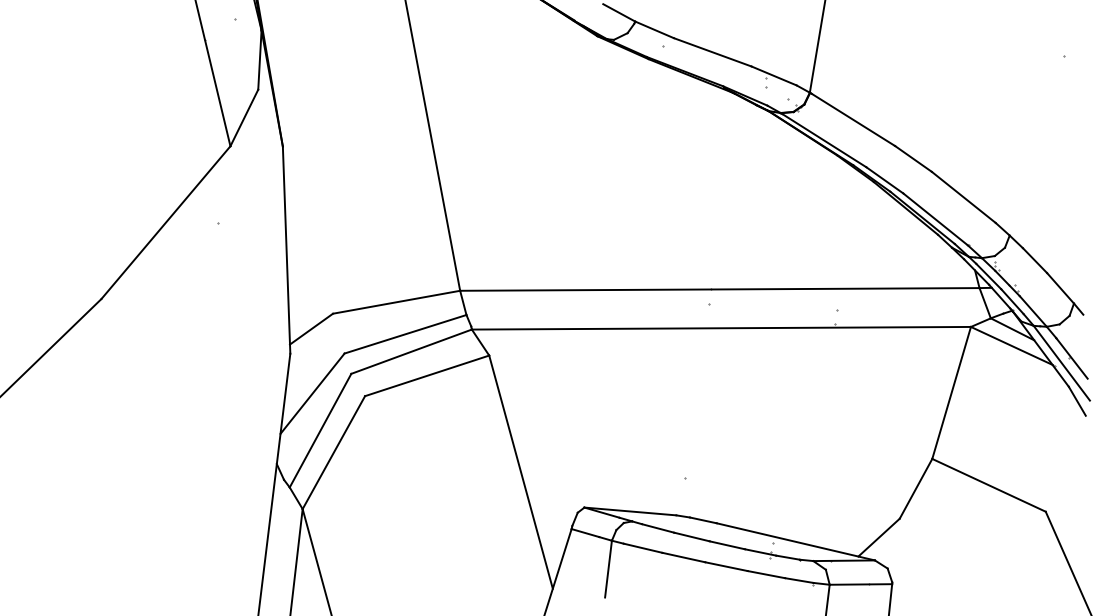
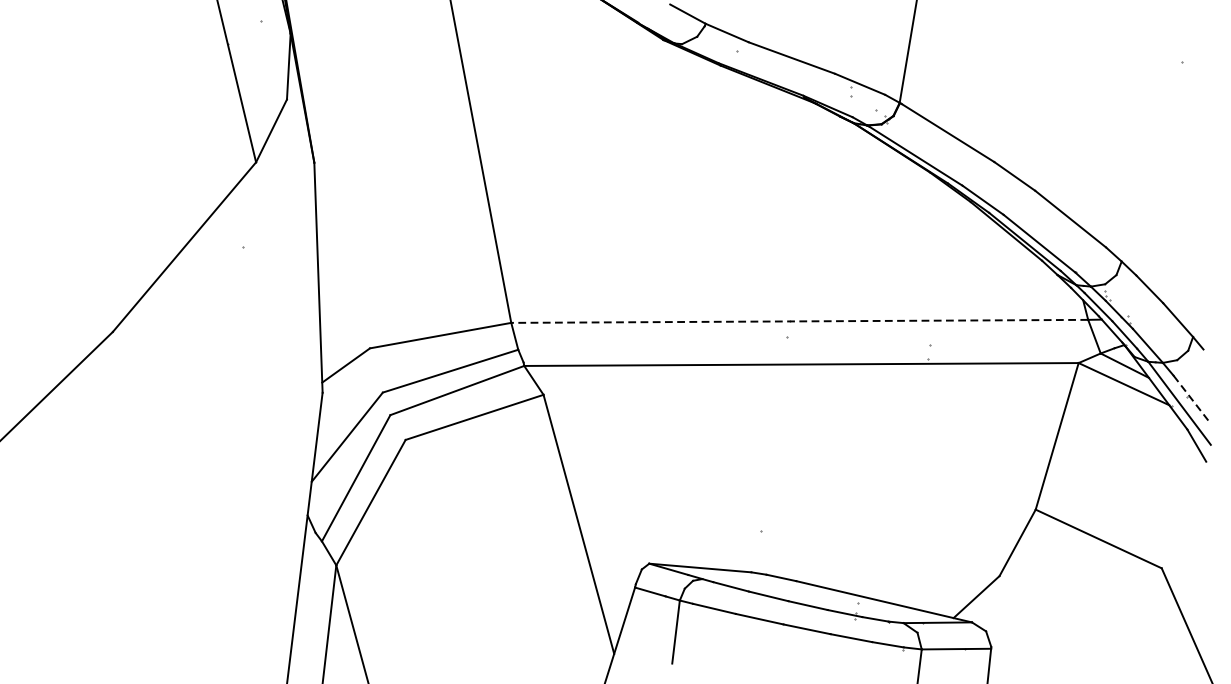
line: (719, 289) -> (799, 321), solid -> dashed
line: (1071, 358) -> (1190, 398), solid -> dashed

